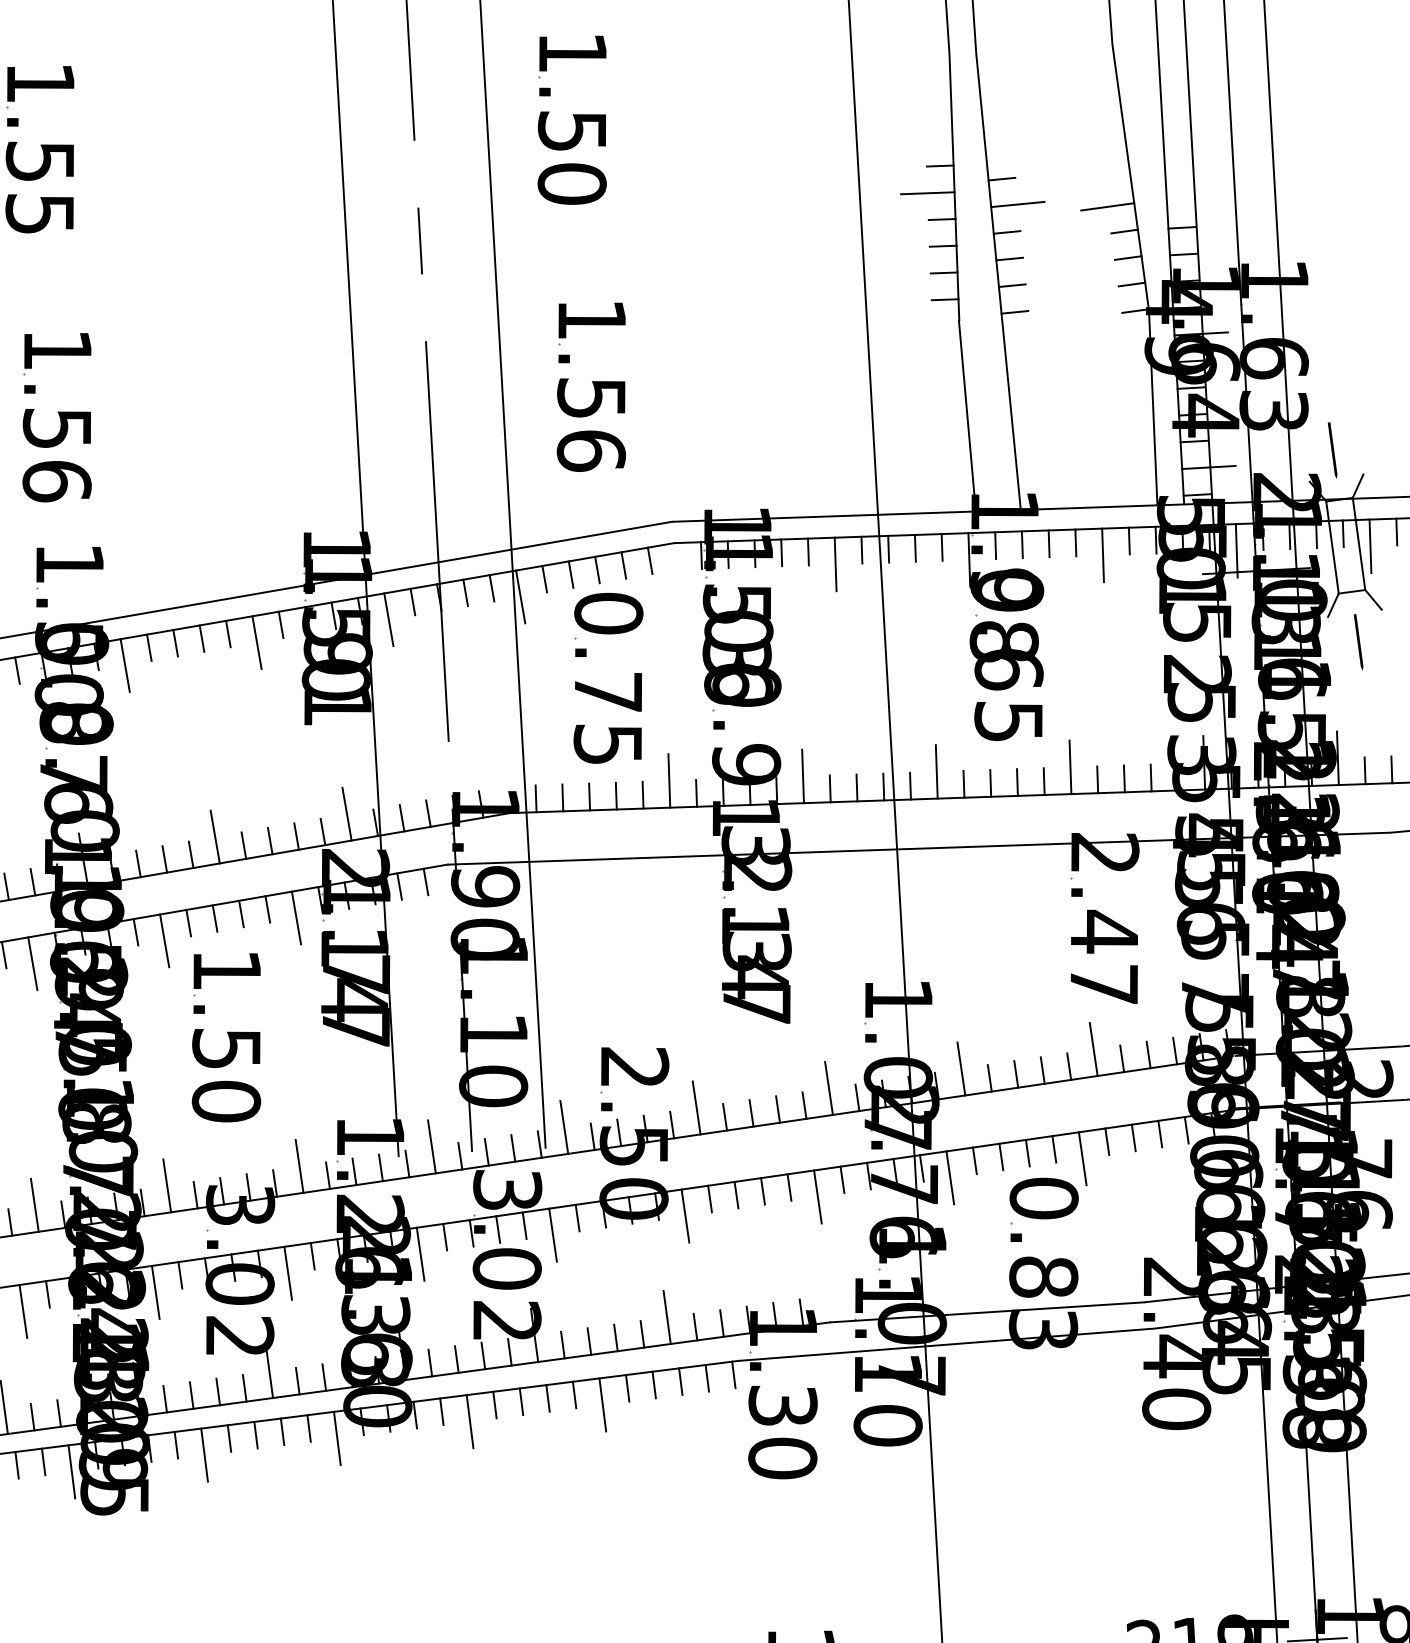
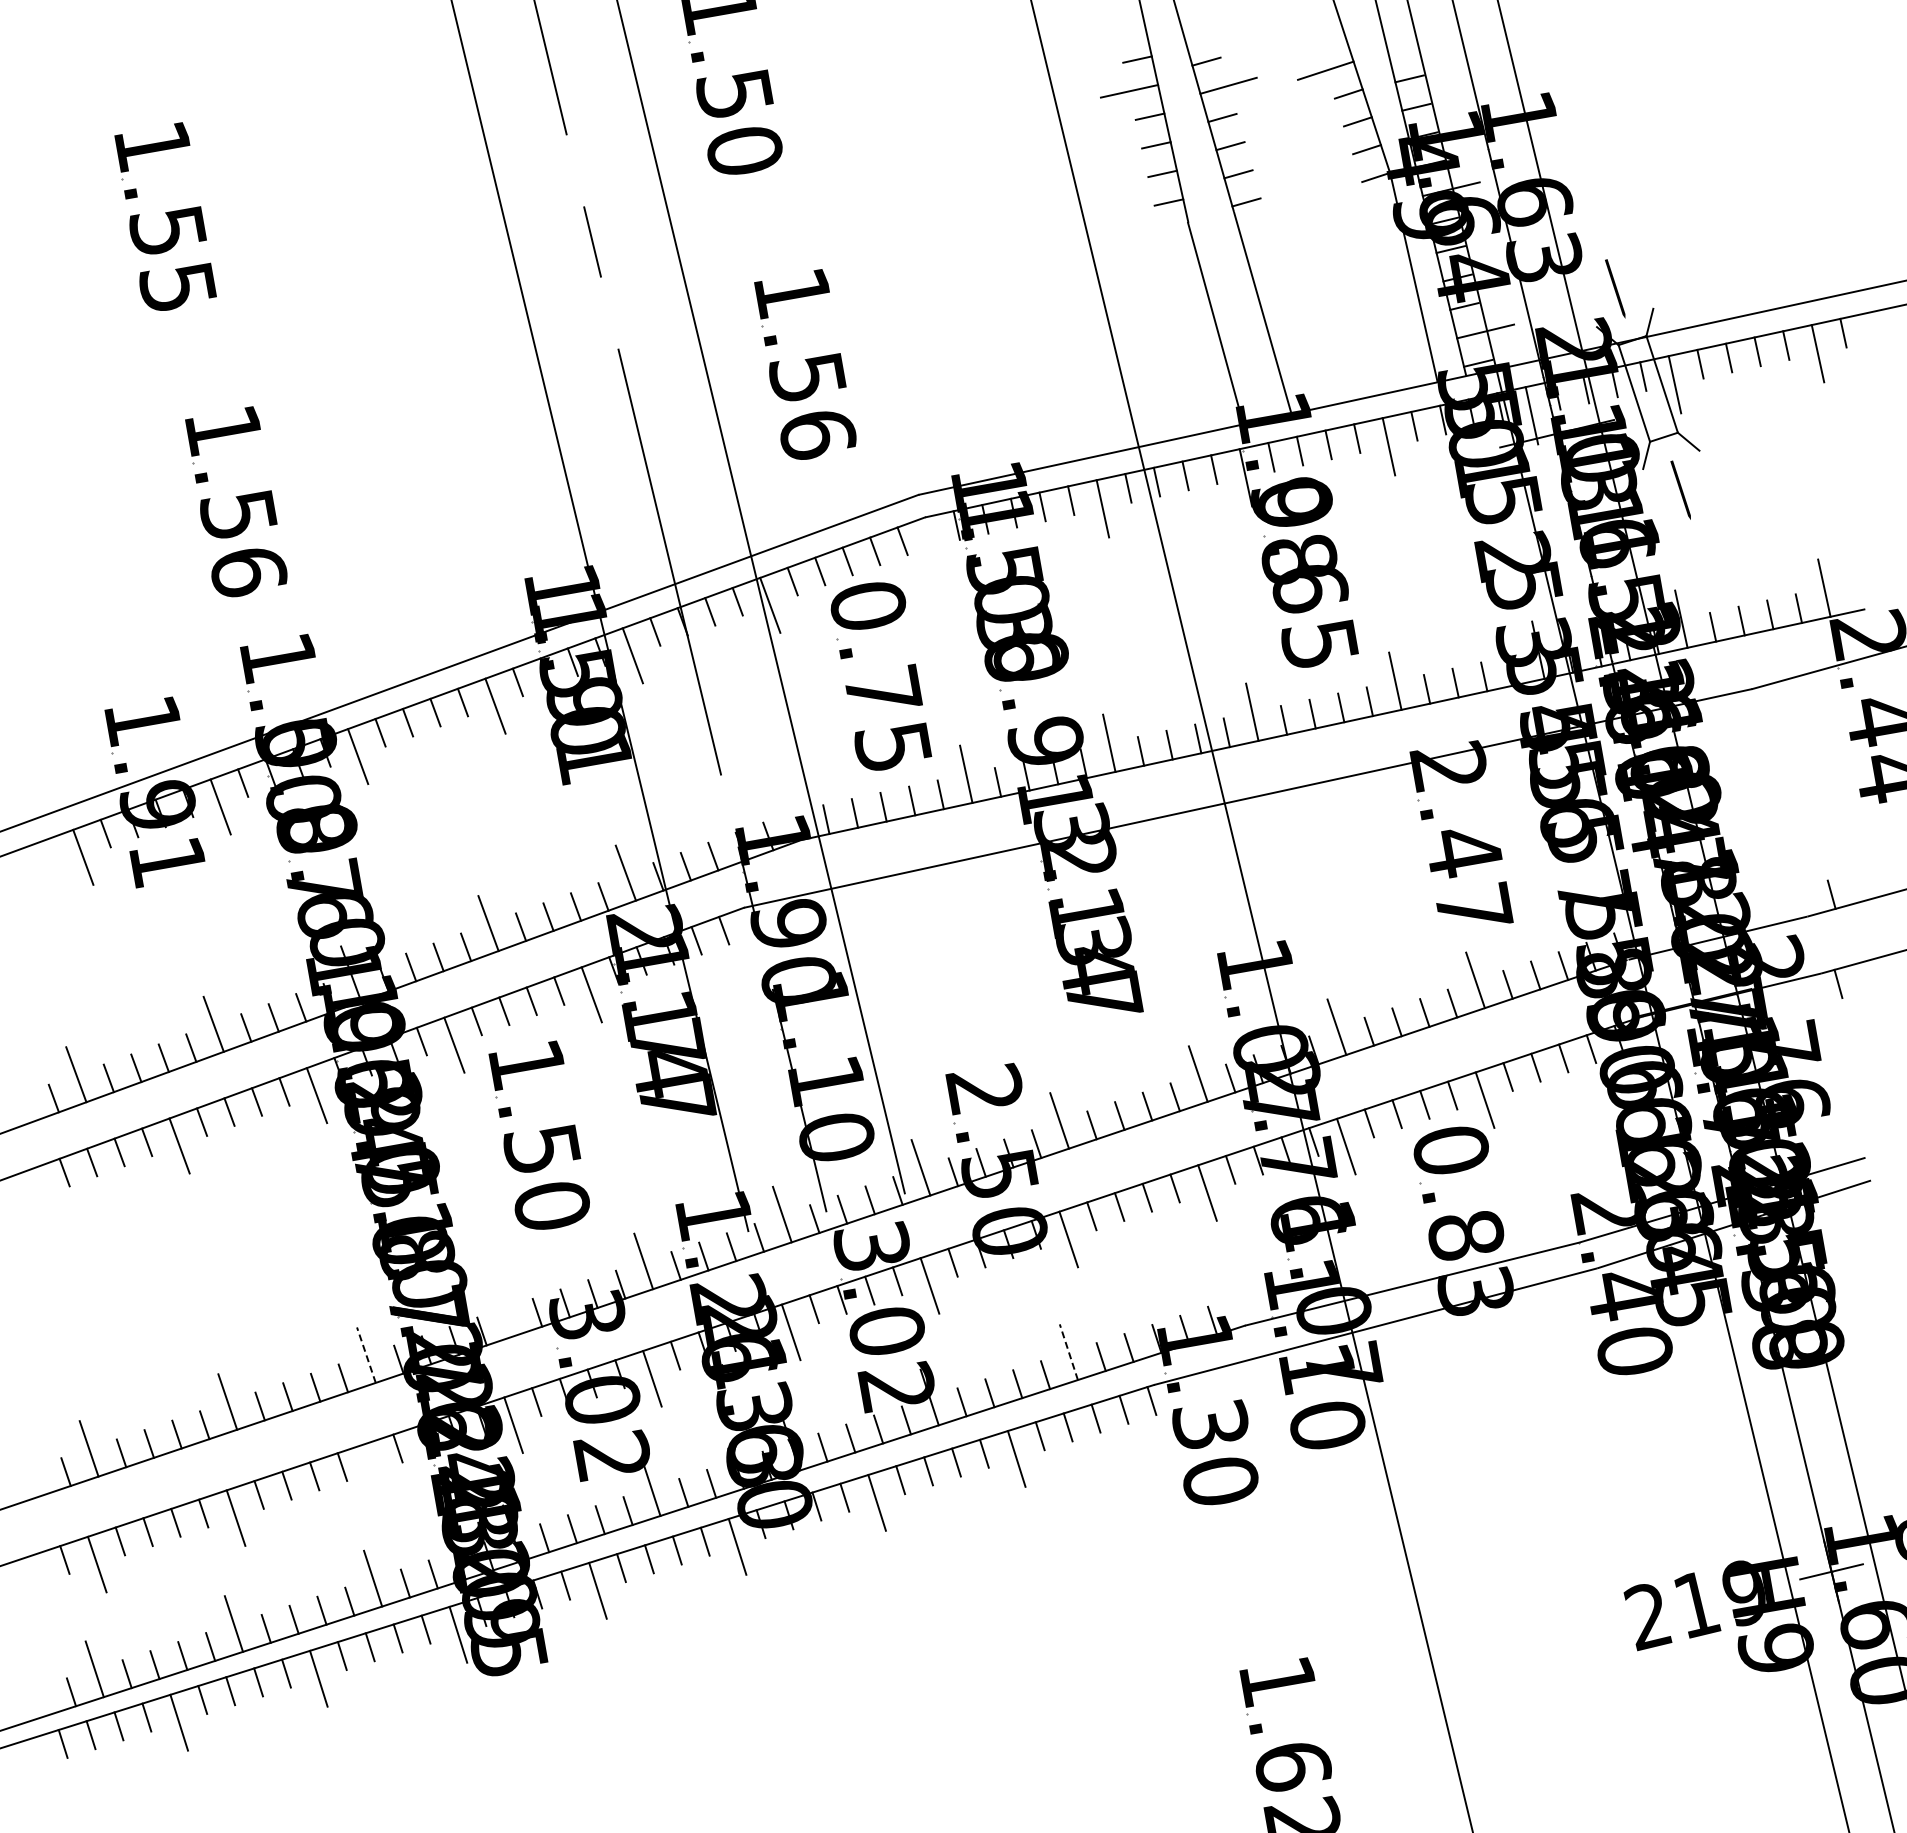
line: (166, 1185) -> (504, 1308), removed
line: (35, 1204) -> (366, 1354), solid -> dashed
line: (23, 1311) -> (374, 1471), removed
line: (666, 1316) -> (1068, 1351), solid -> dashed

